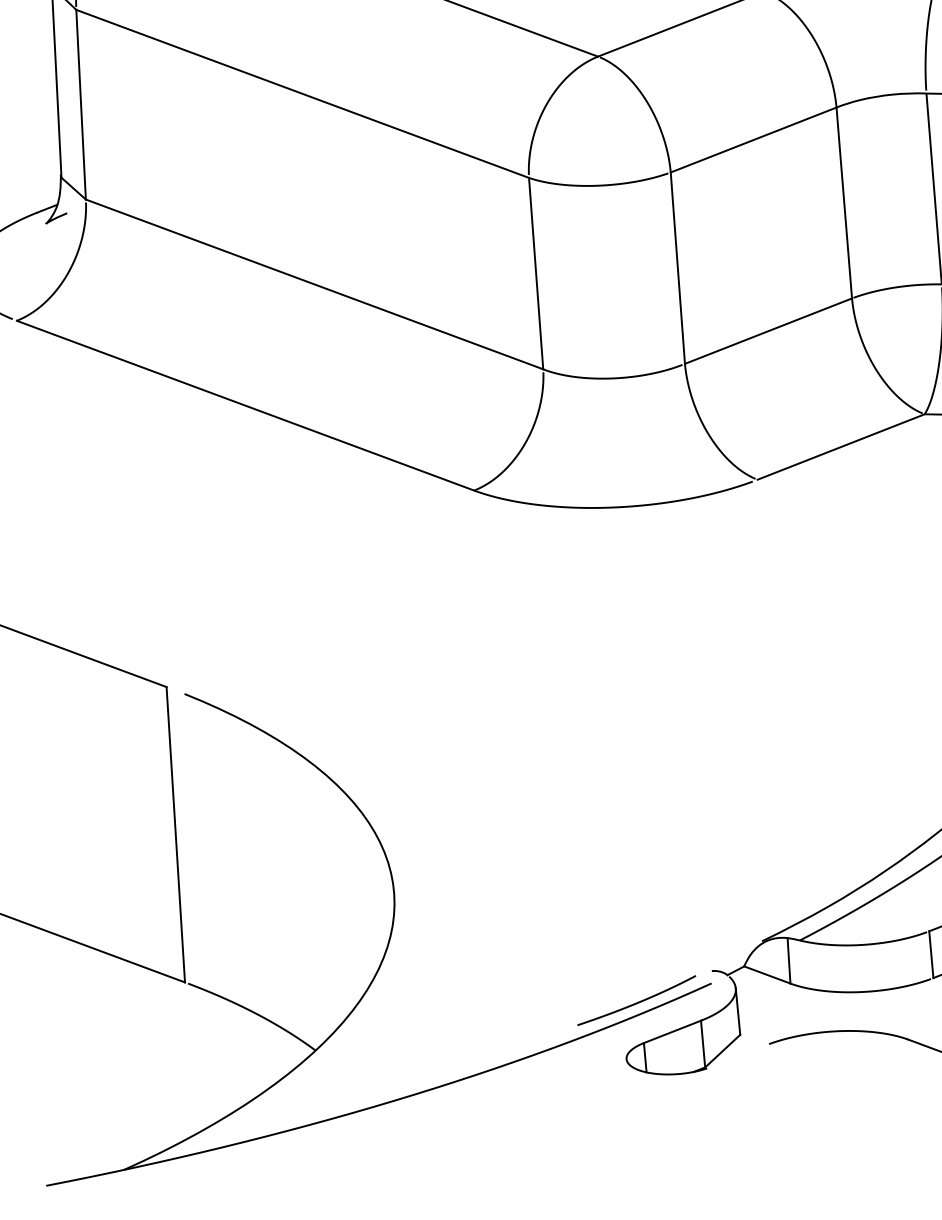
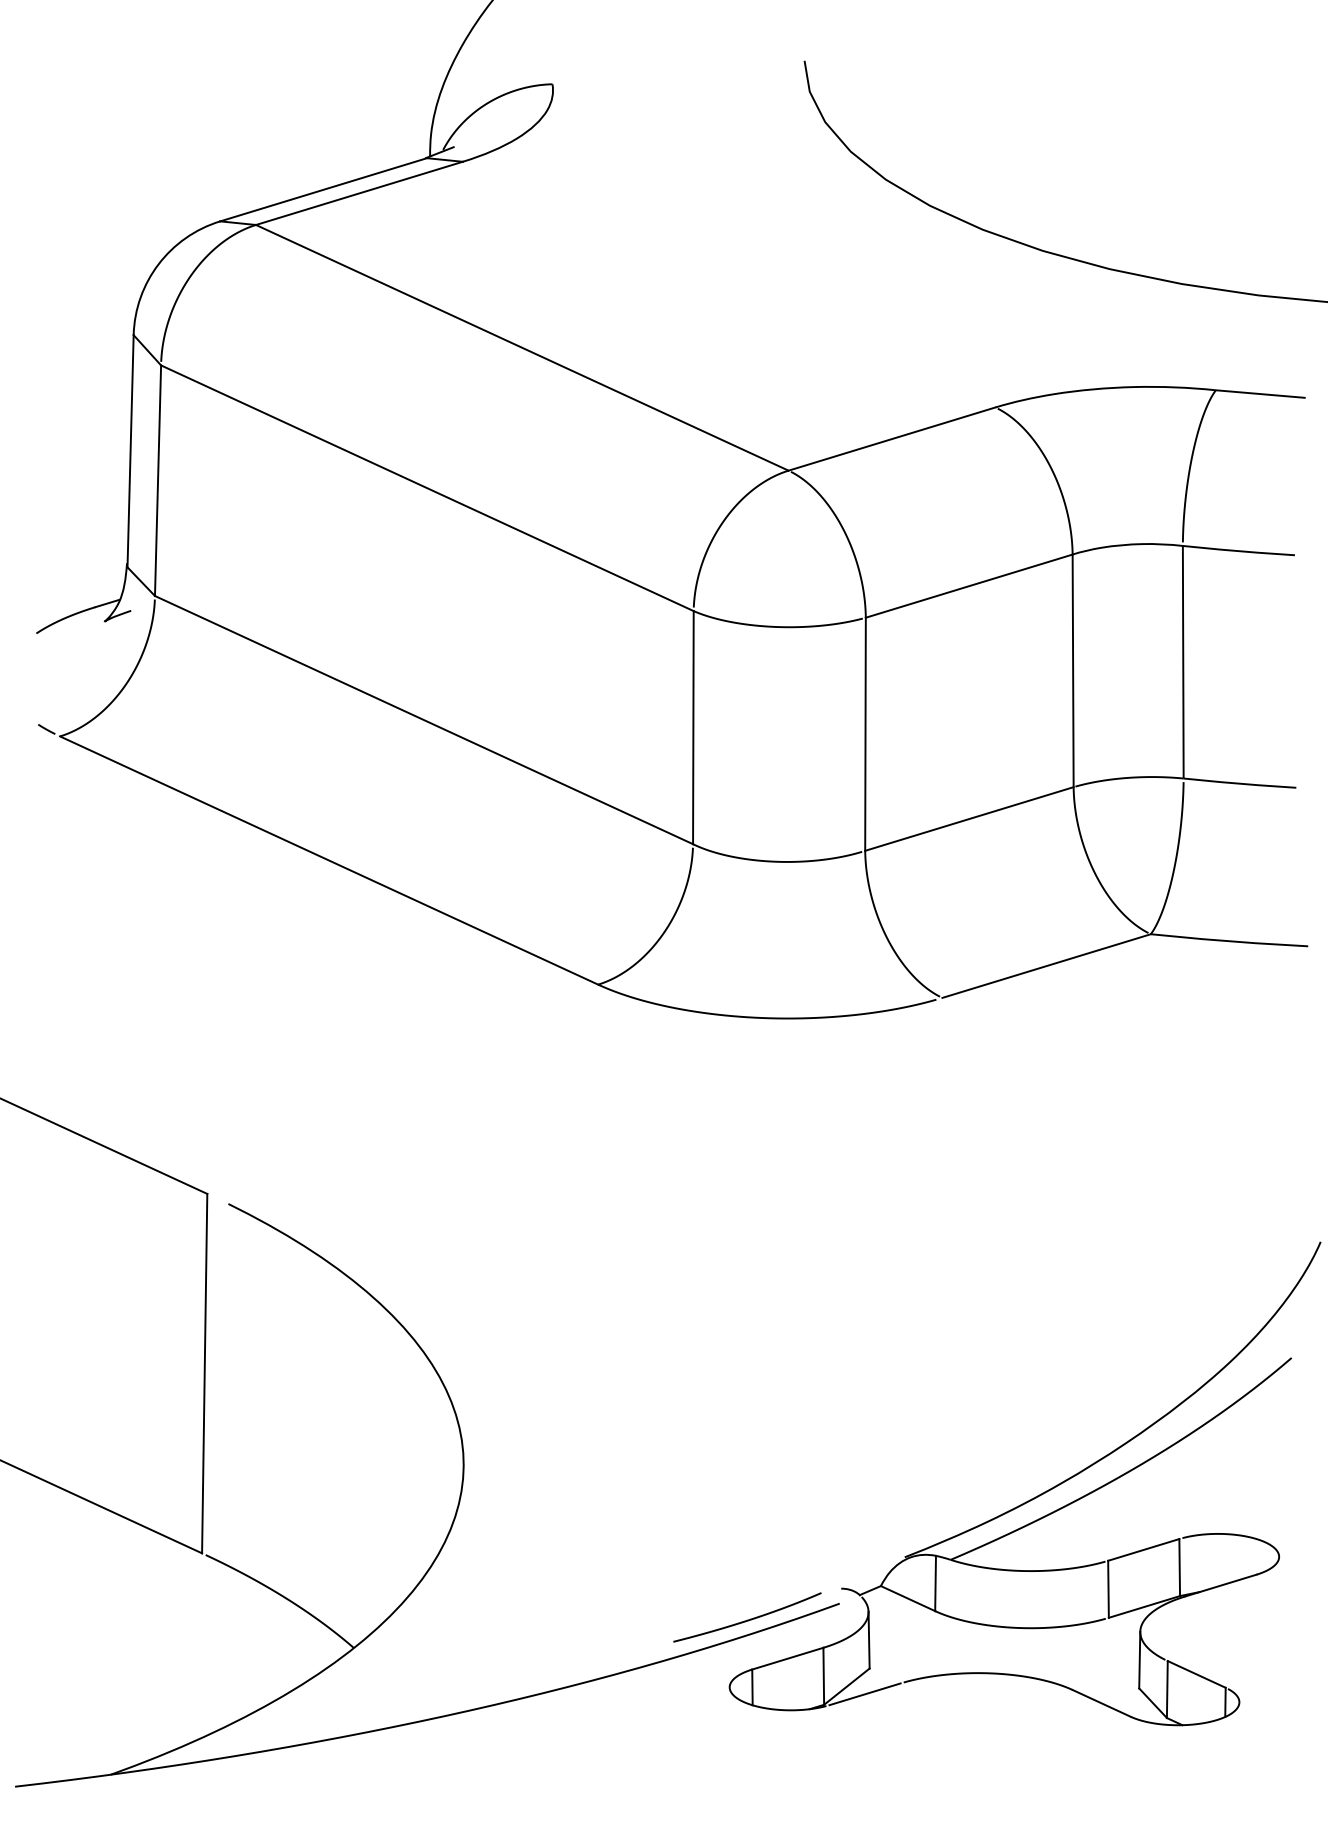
line: (737, 1056) -> (864, 1694), added

